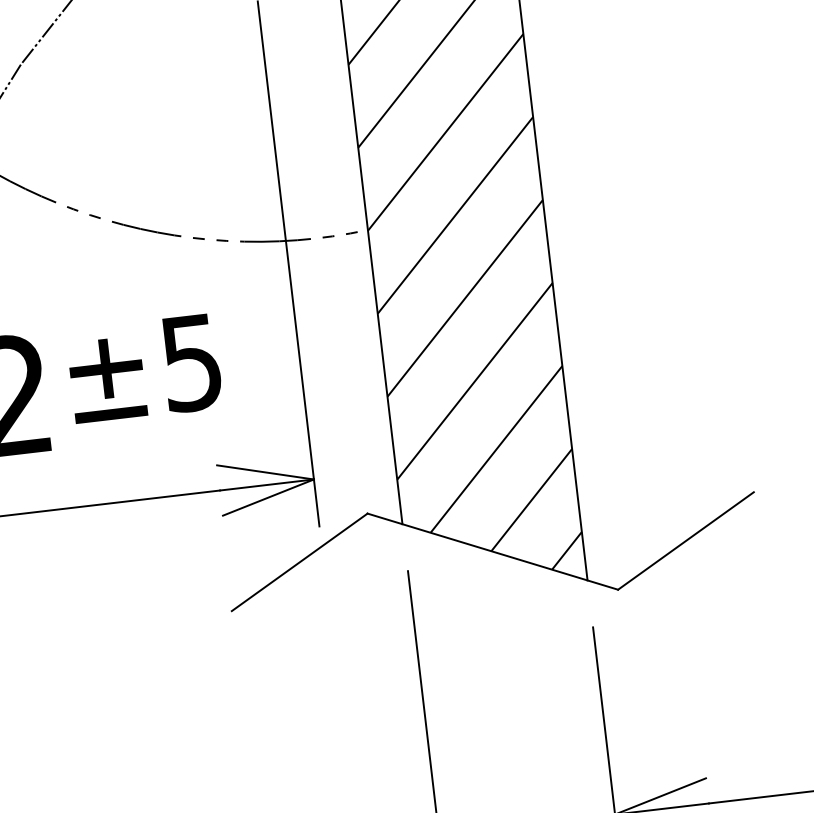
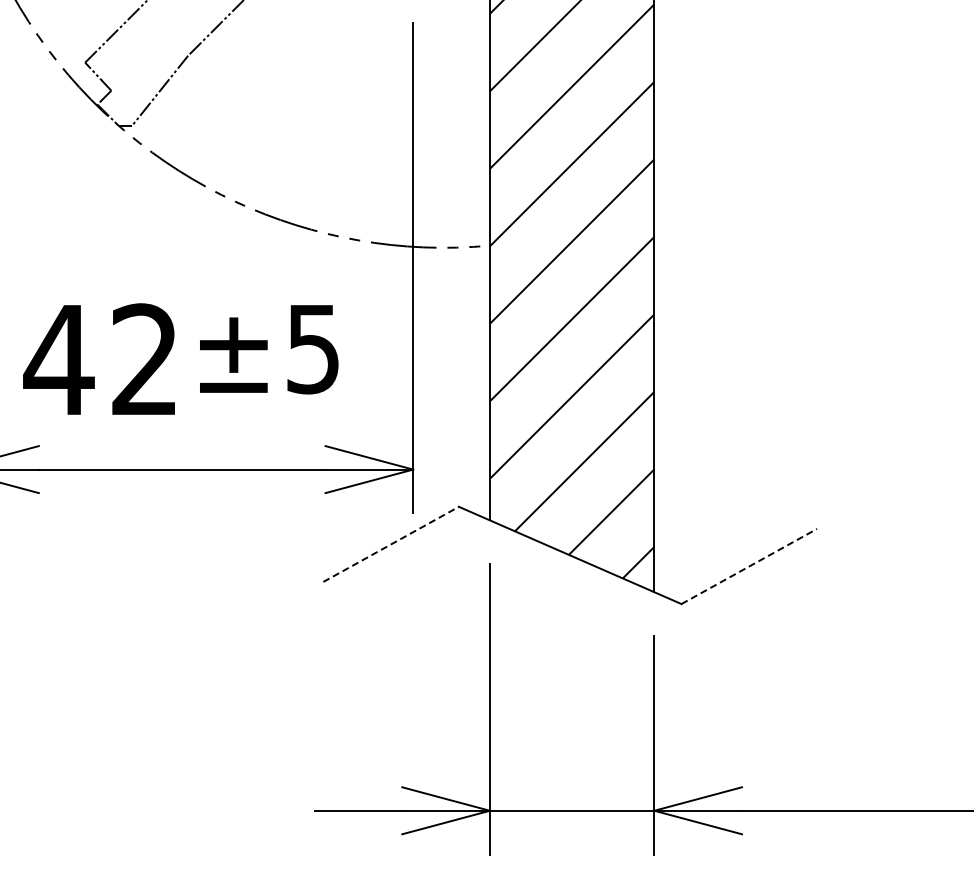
line: (686, 540) -> (749, 566), solid -> dashed
line: (300, 562) -> (391, 544), solid -> dashed

